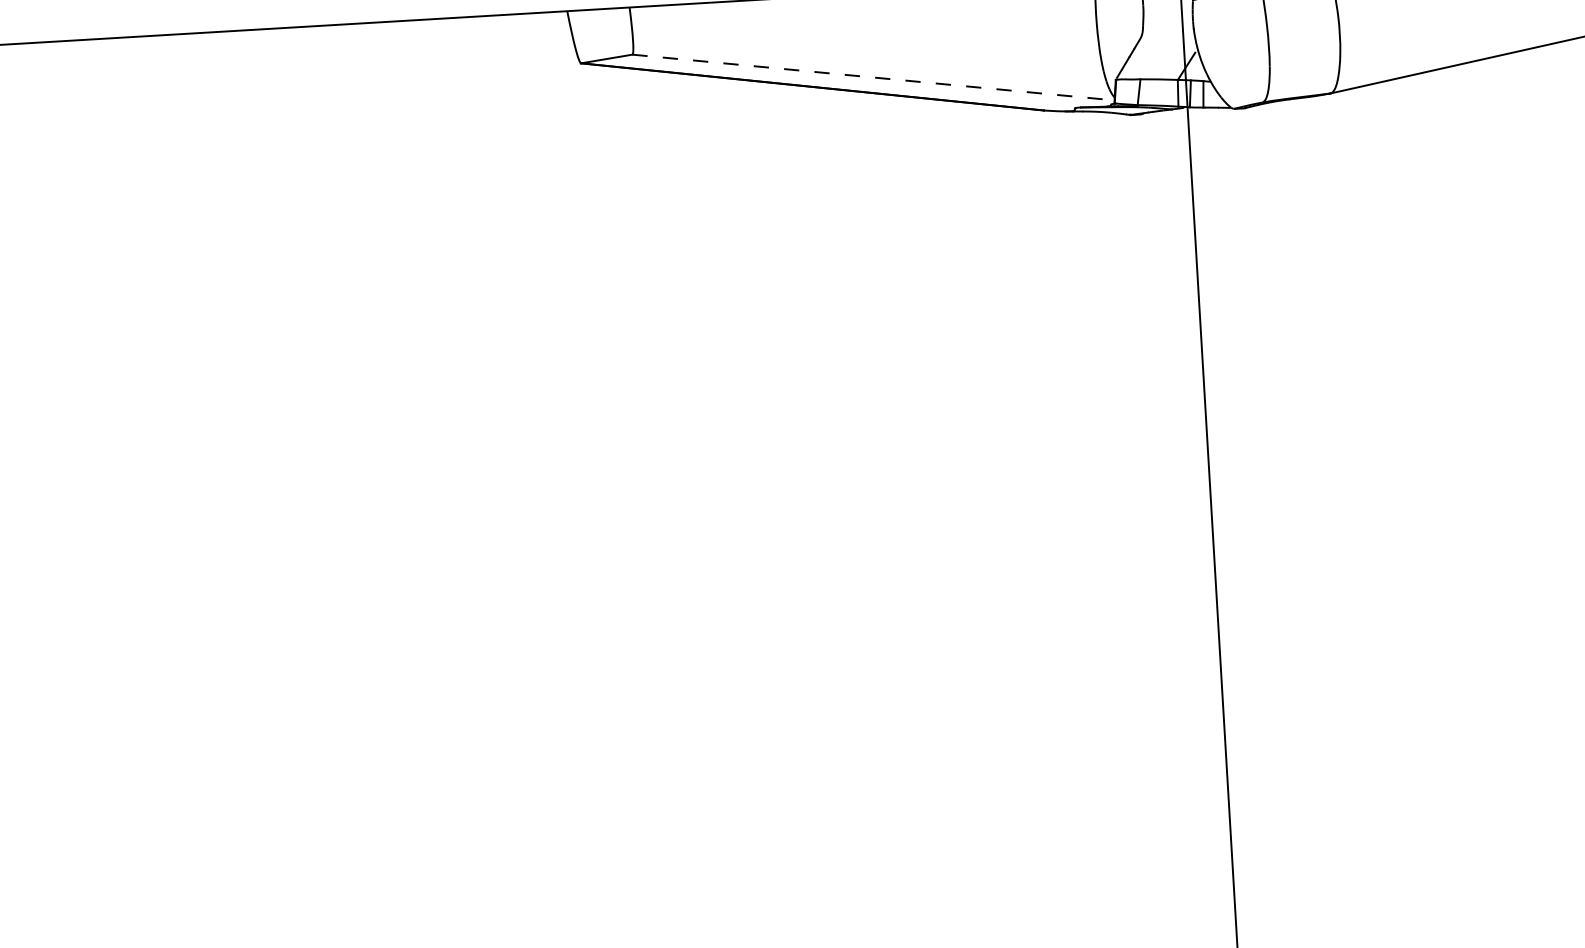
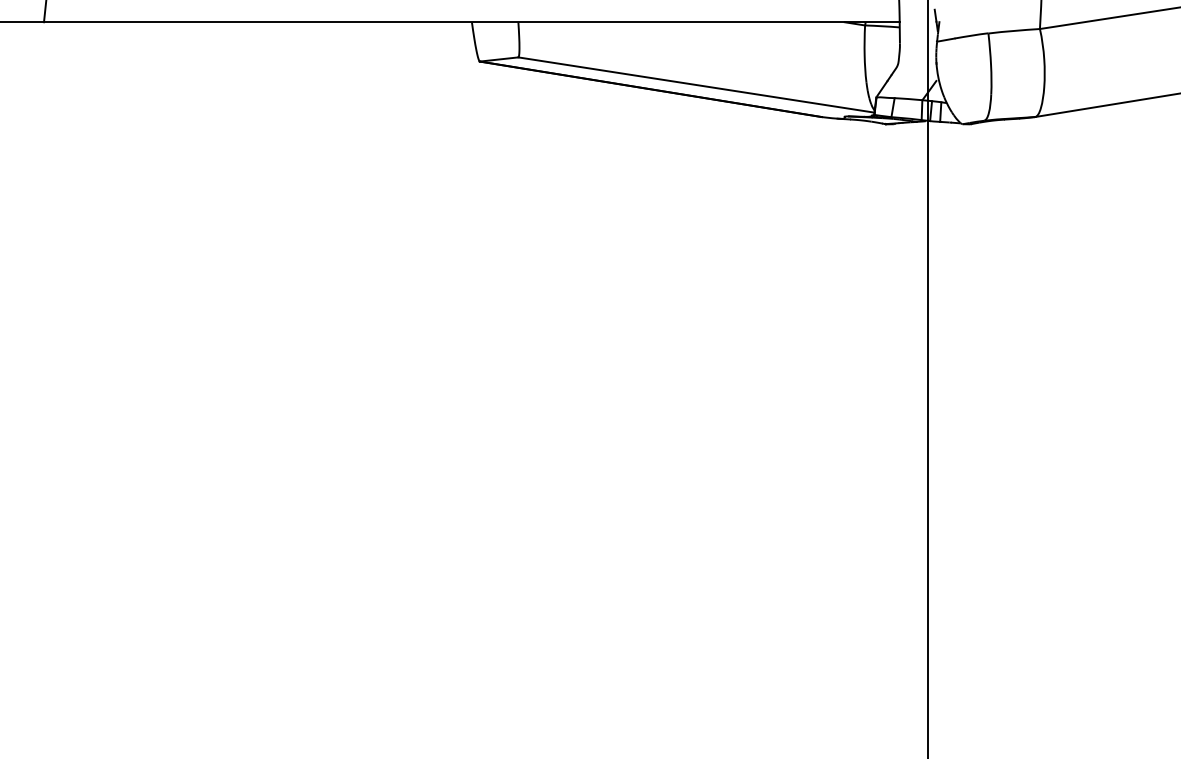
line: (874, 78) -> (697, 85), dashed -> solid

